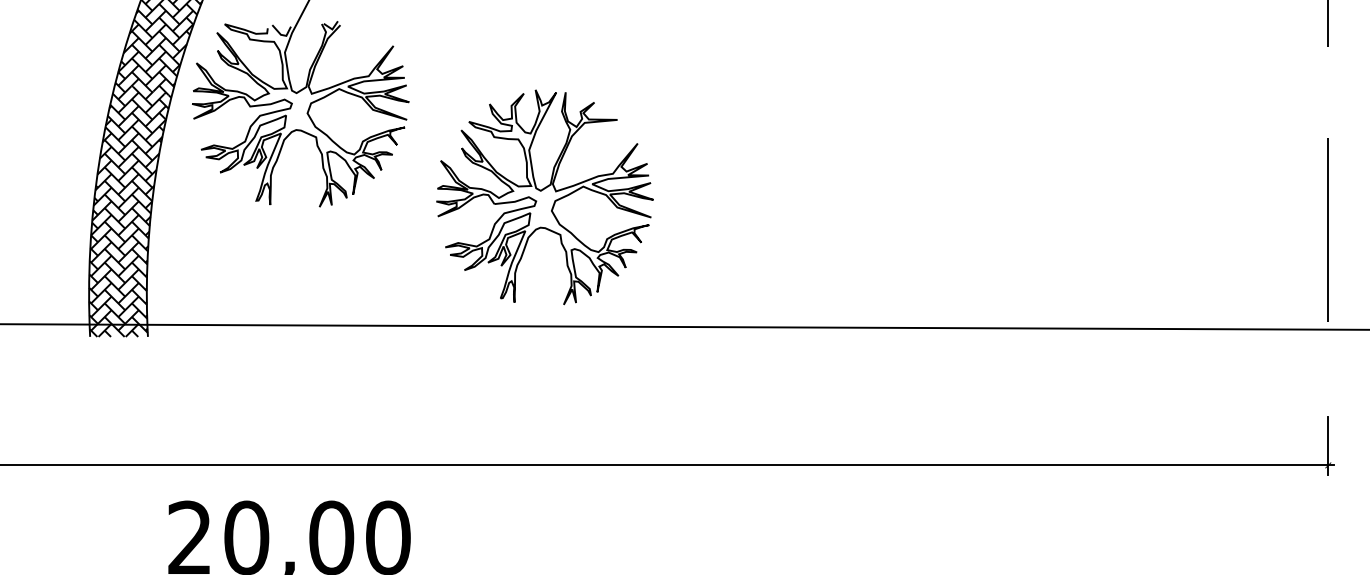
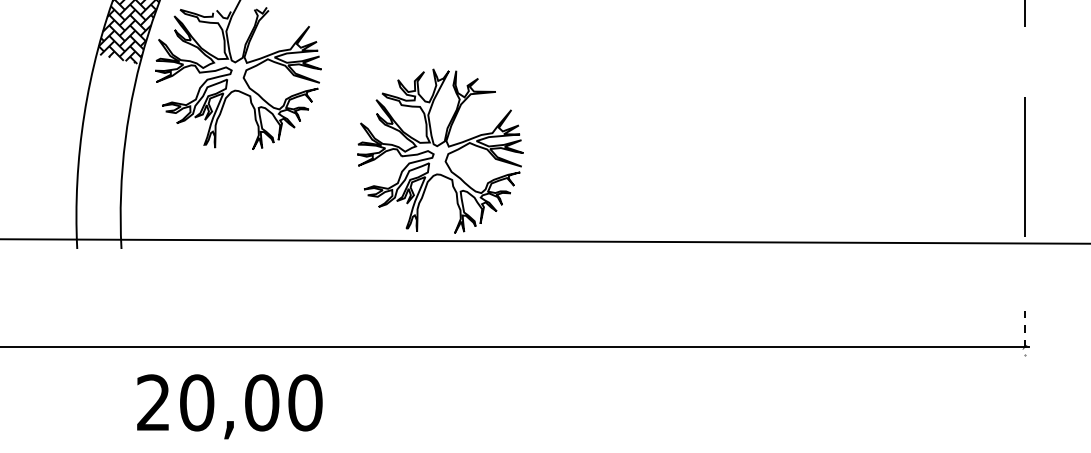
part: (545, 196) -> (440, 150), moved
hatch: (129, 209) -> (107, 151), removed
line: (1327, 447) -> (1024, 333), solid -> dashed

